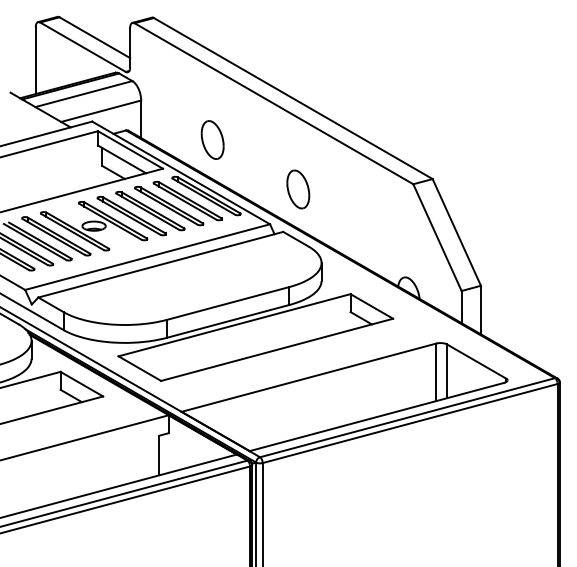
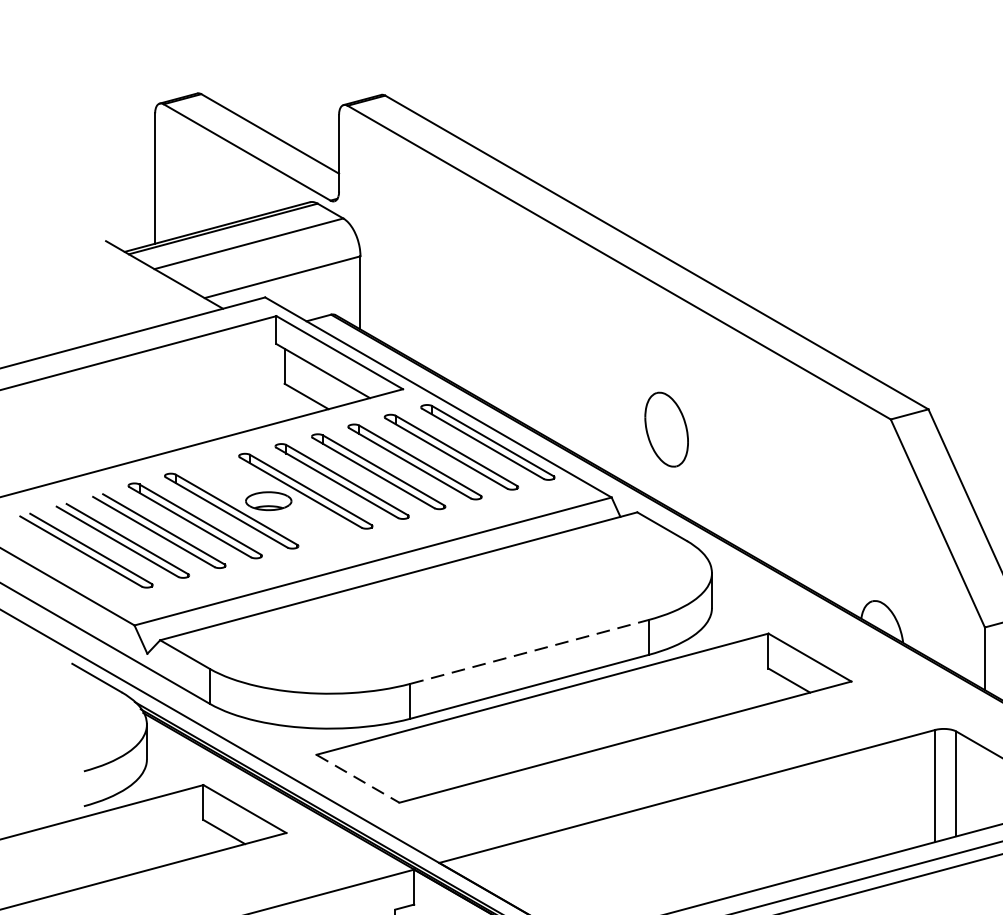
part: (212, 139) -> (499, 332), removed
line: (228, 303) -> (530, 651), solid -> dashed
line: (139, 368) -> (357, 778), solid -> dashed

